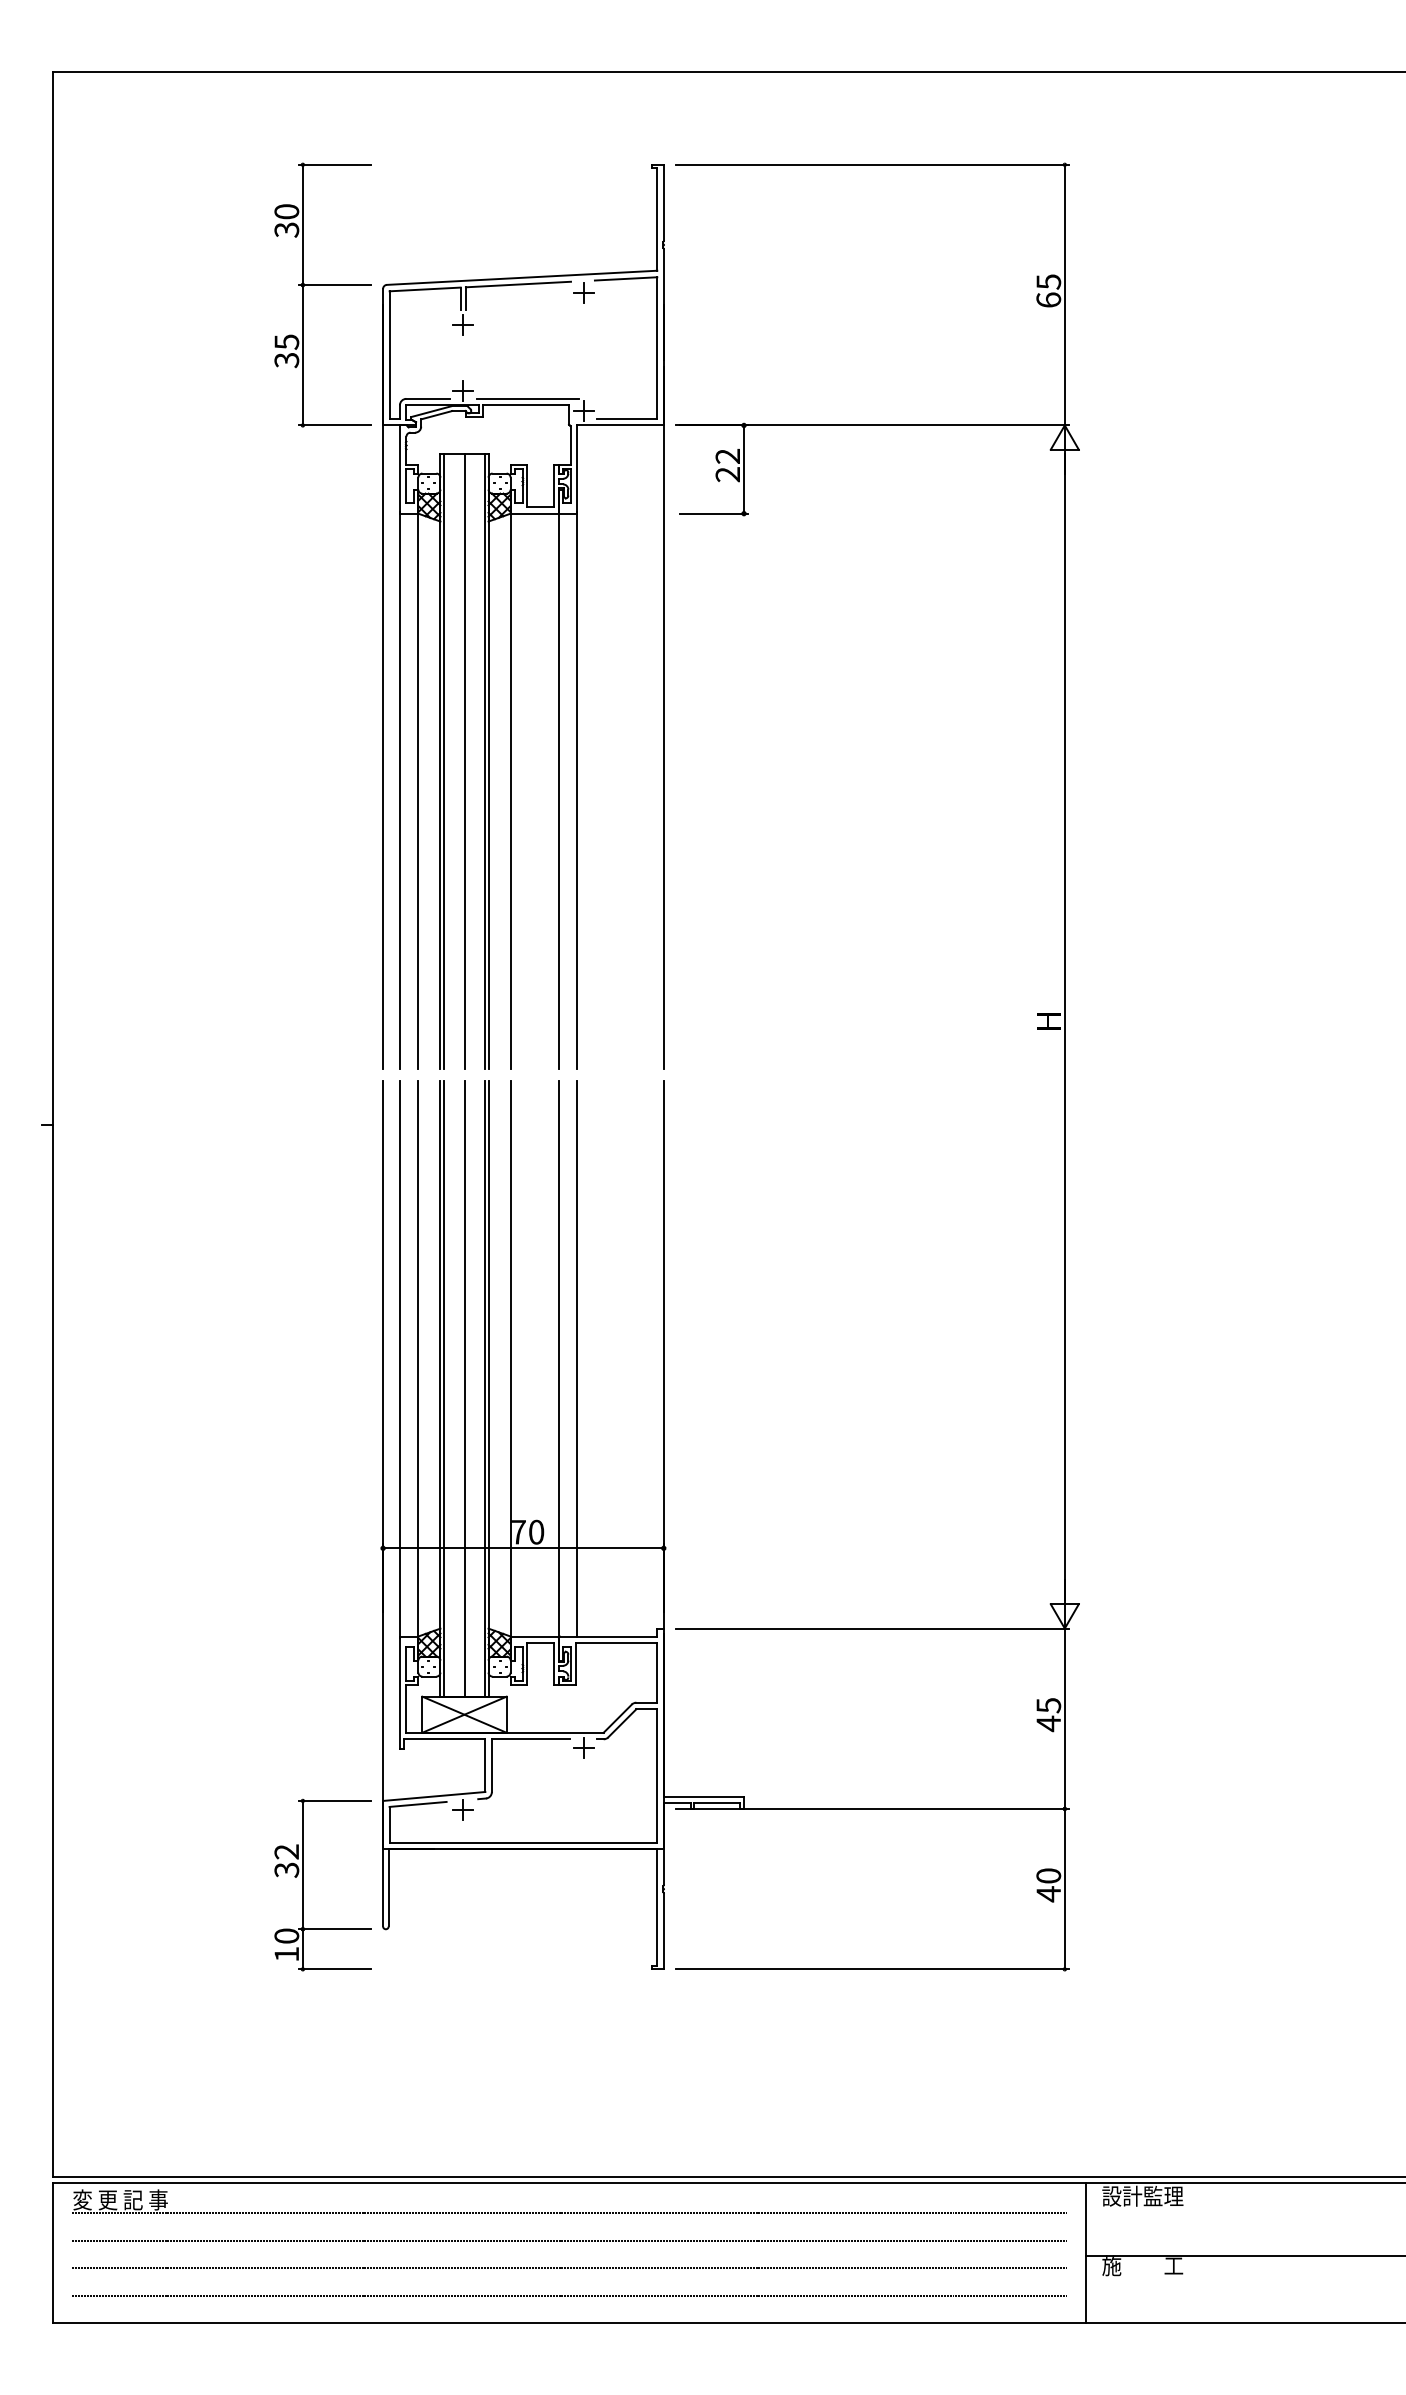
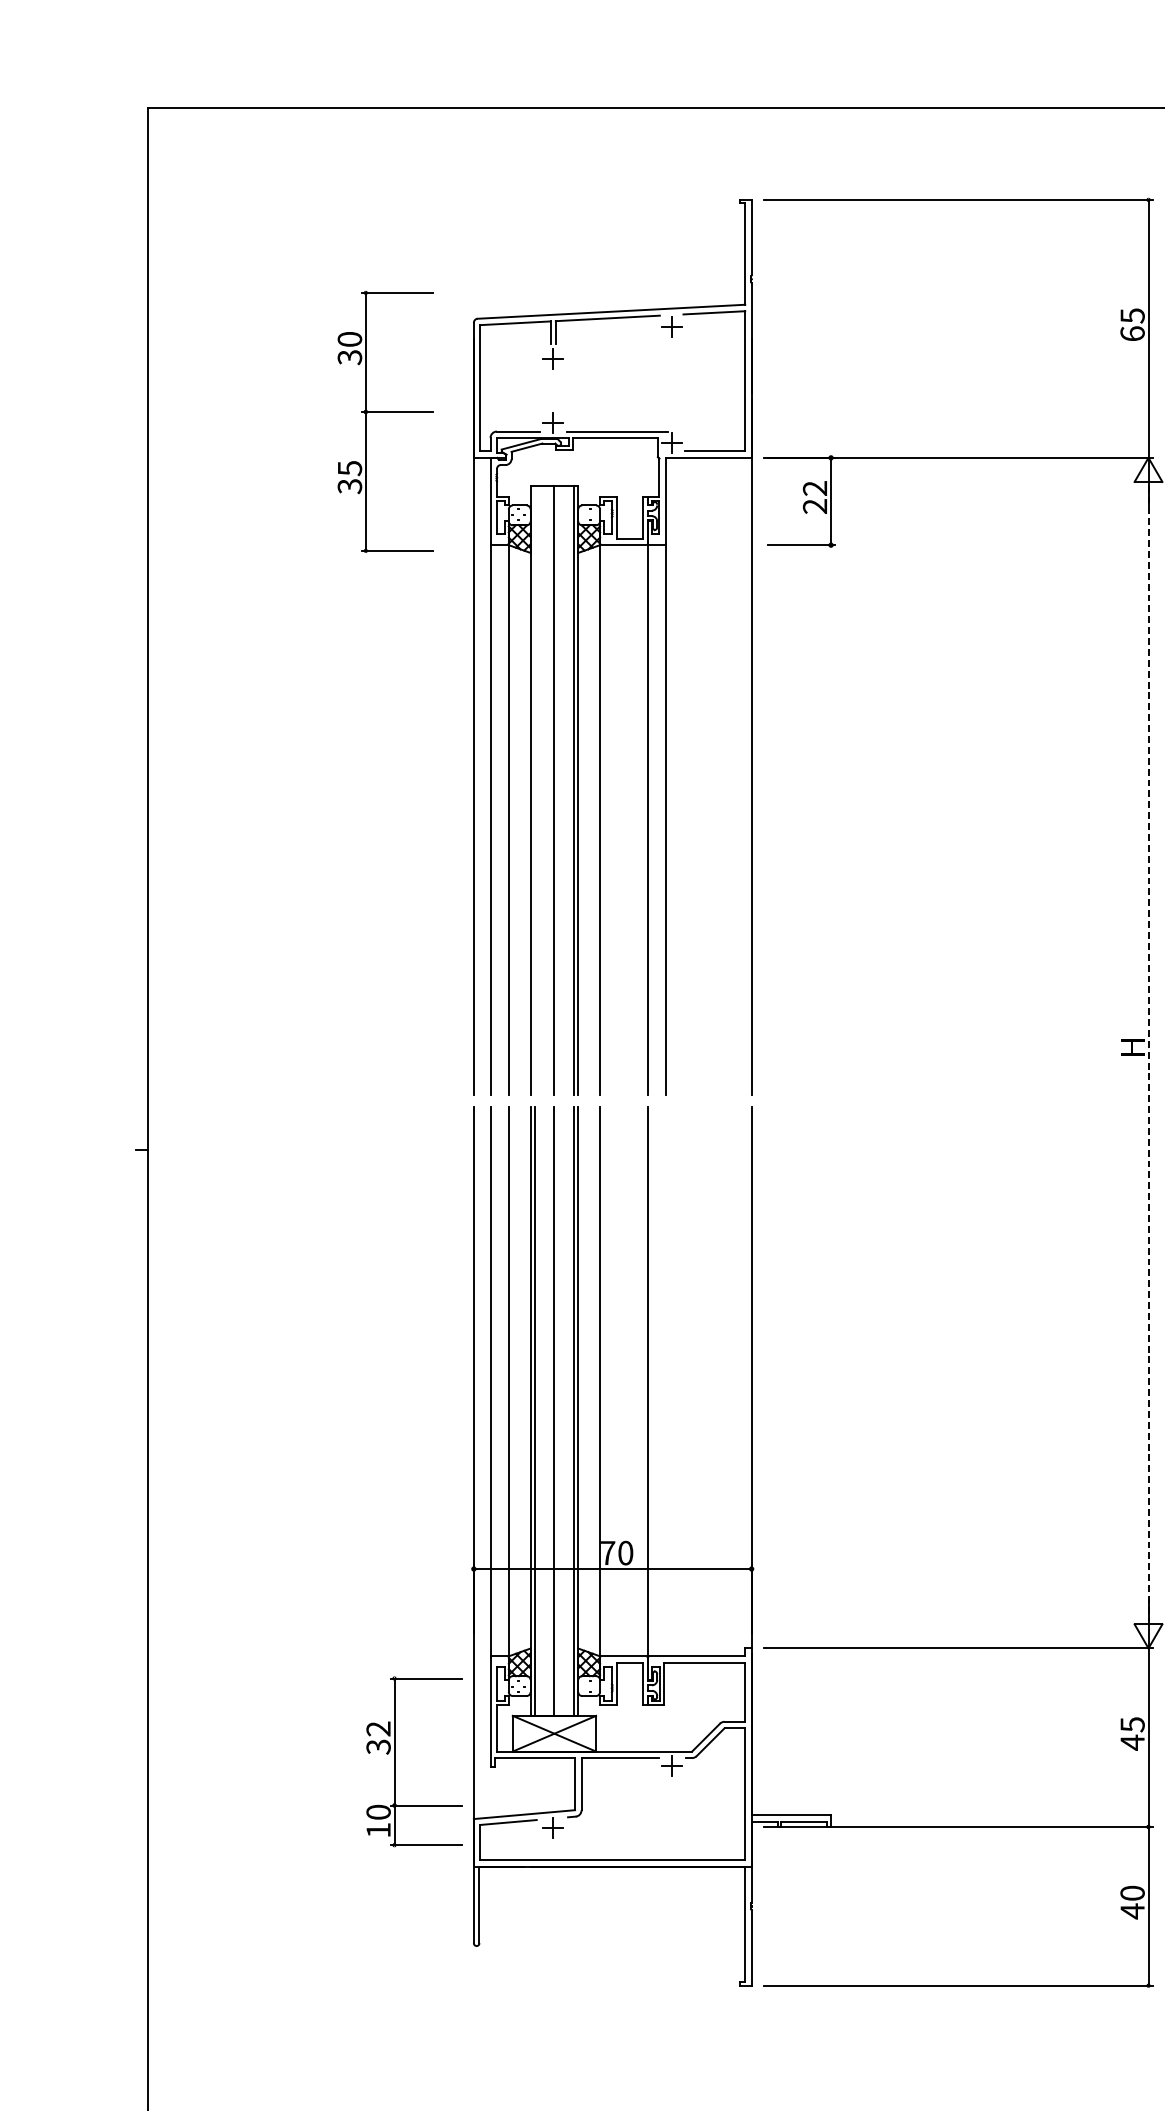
part: (322, 285) -> (385, 412), moved
line: (444, 761) -> (534, 790), removed
line: (1064, 1027) -> (1148, 1053), solid -> dashed
line: (577, 1358) -> (666, 1381), removed
part: (303, 1884) -> (395, 1761), moved

